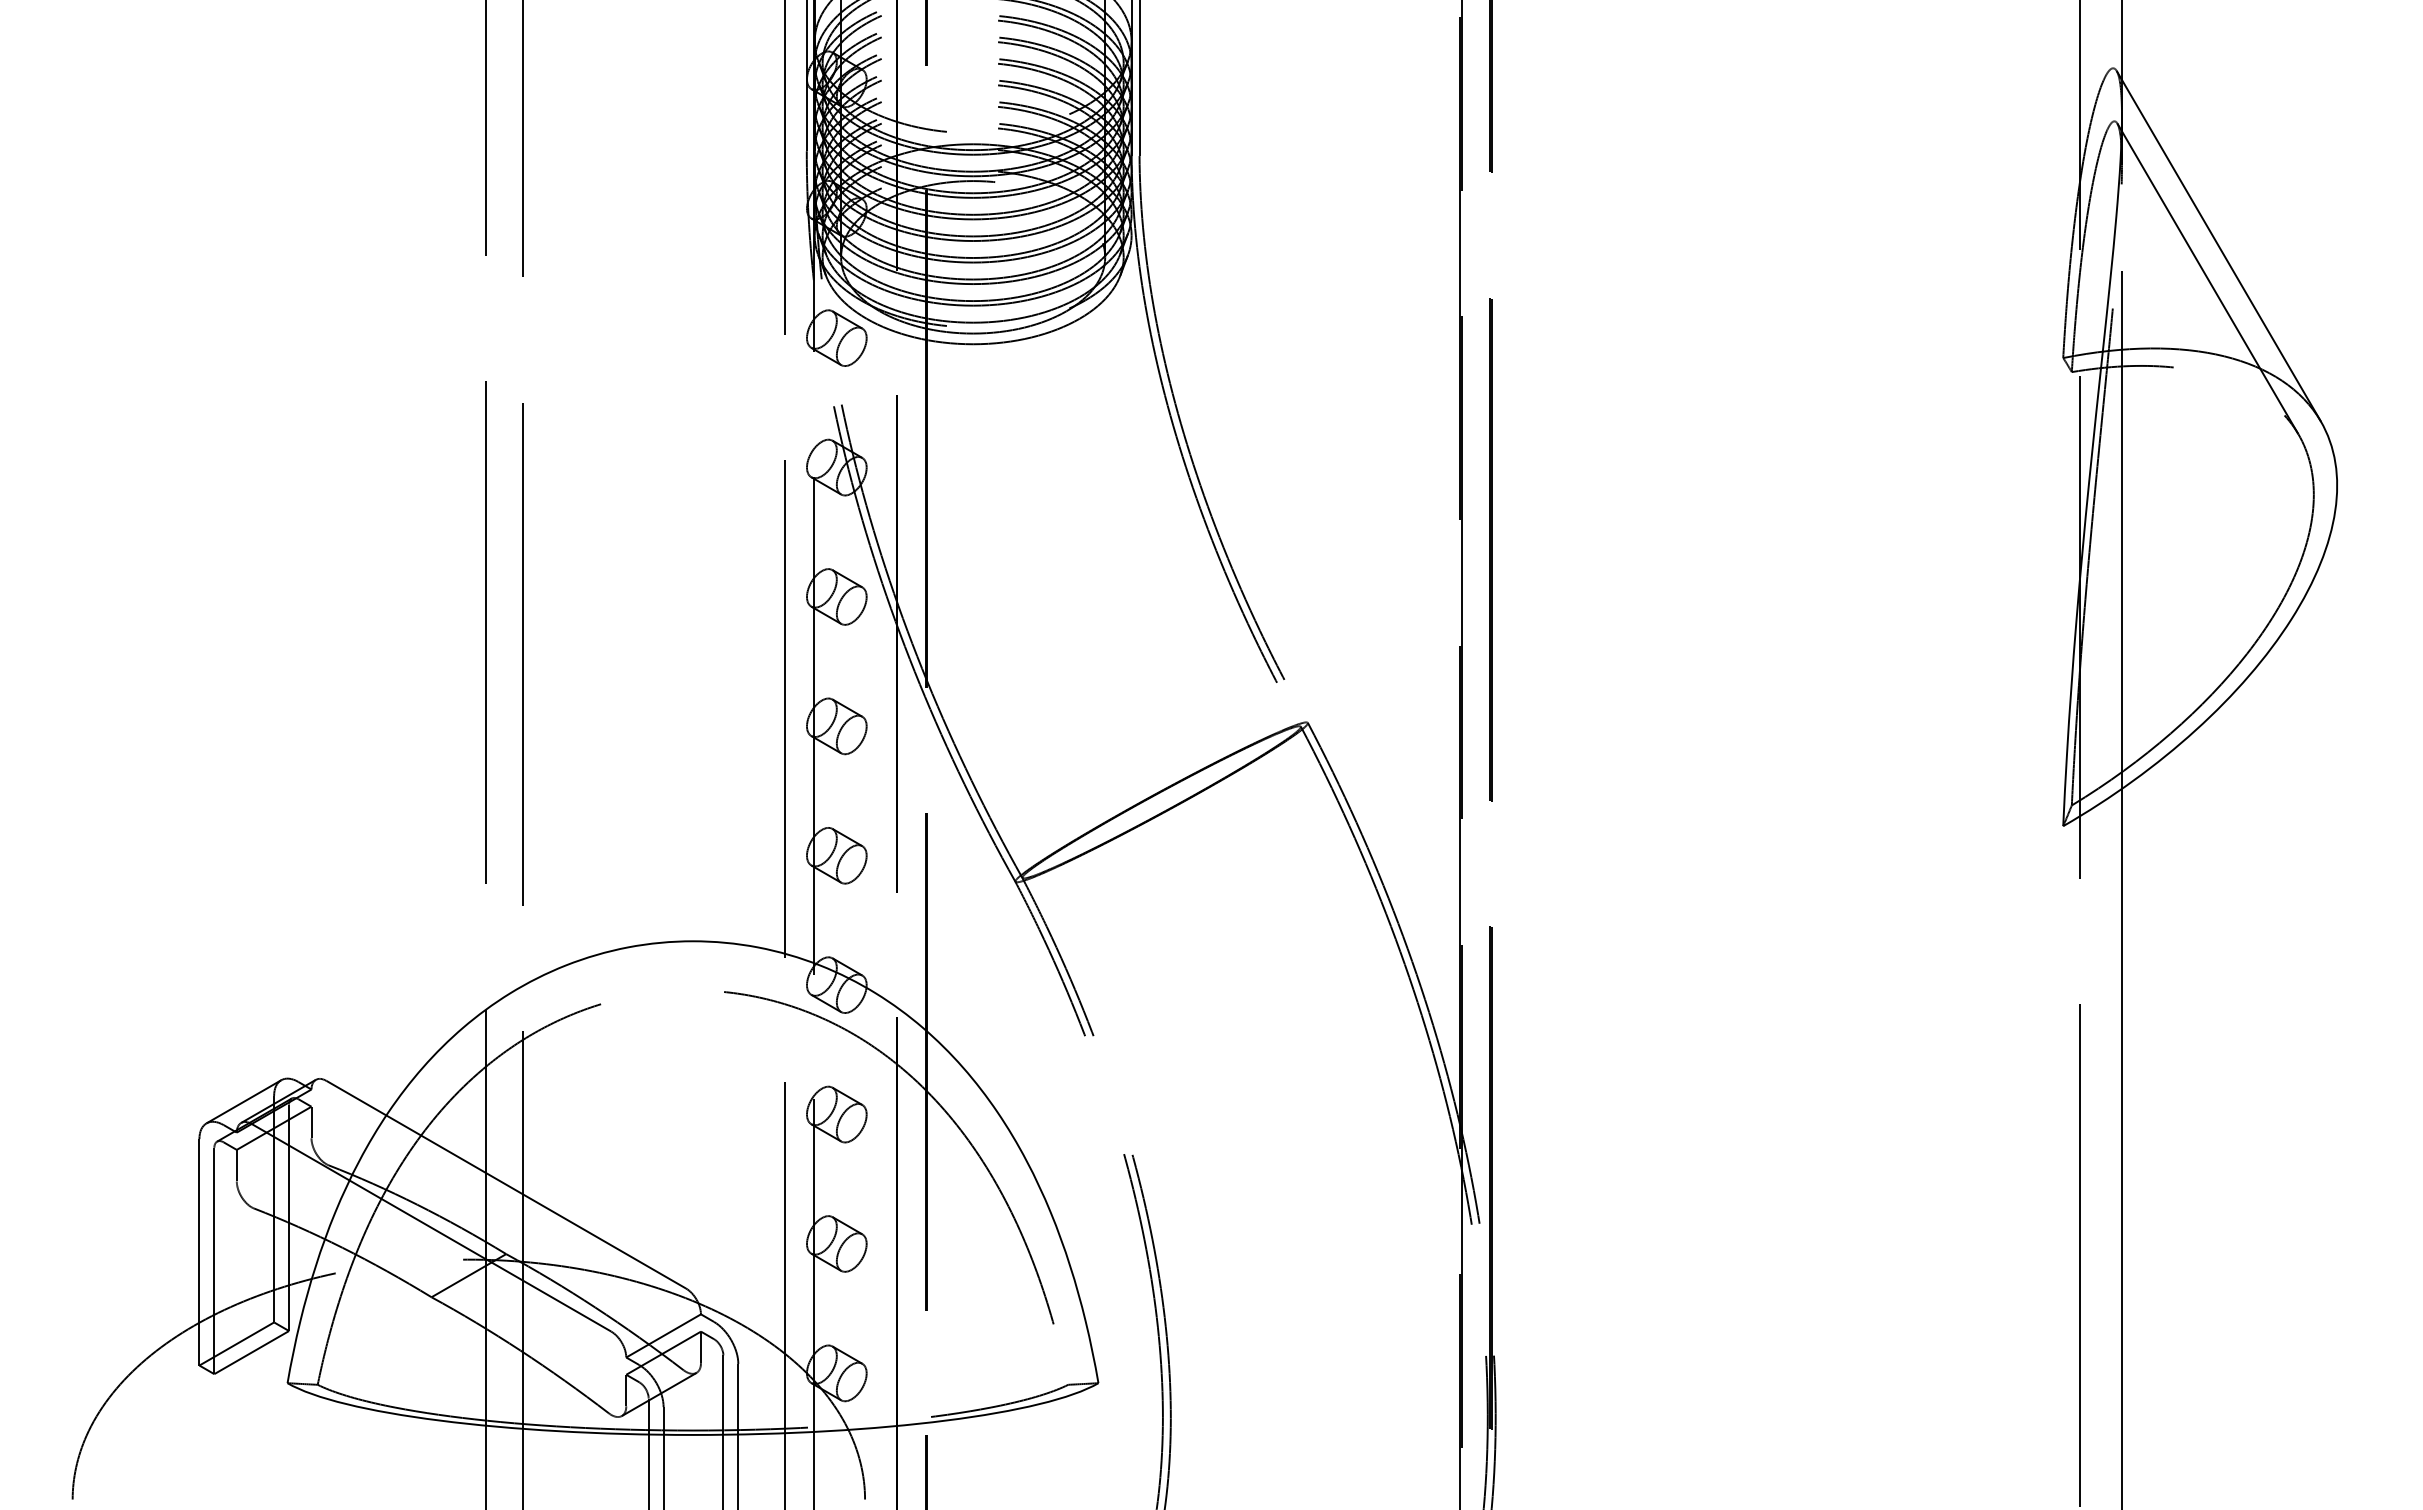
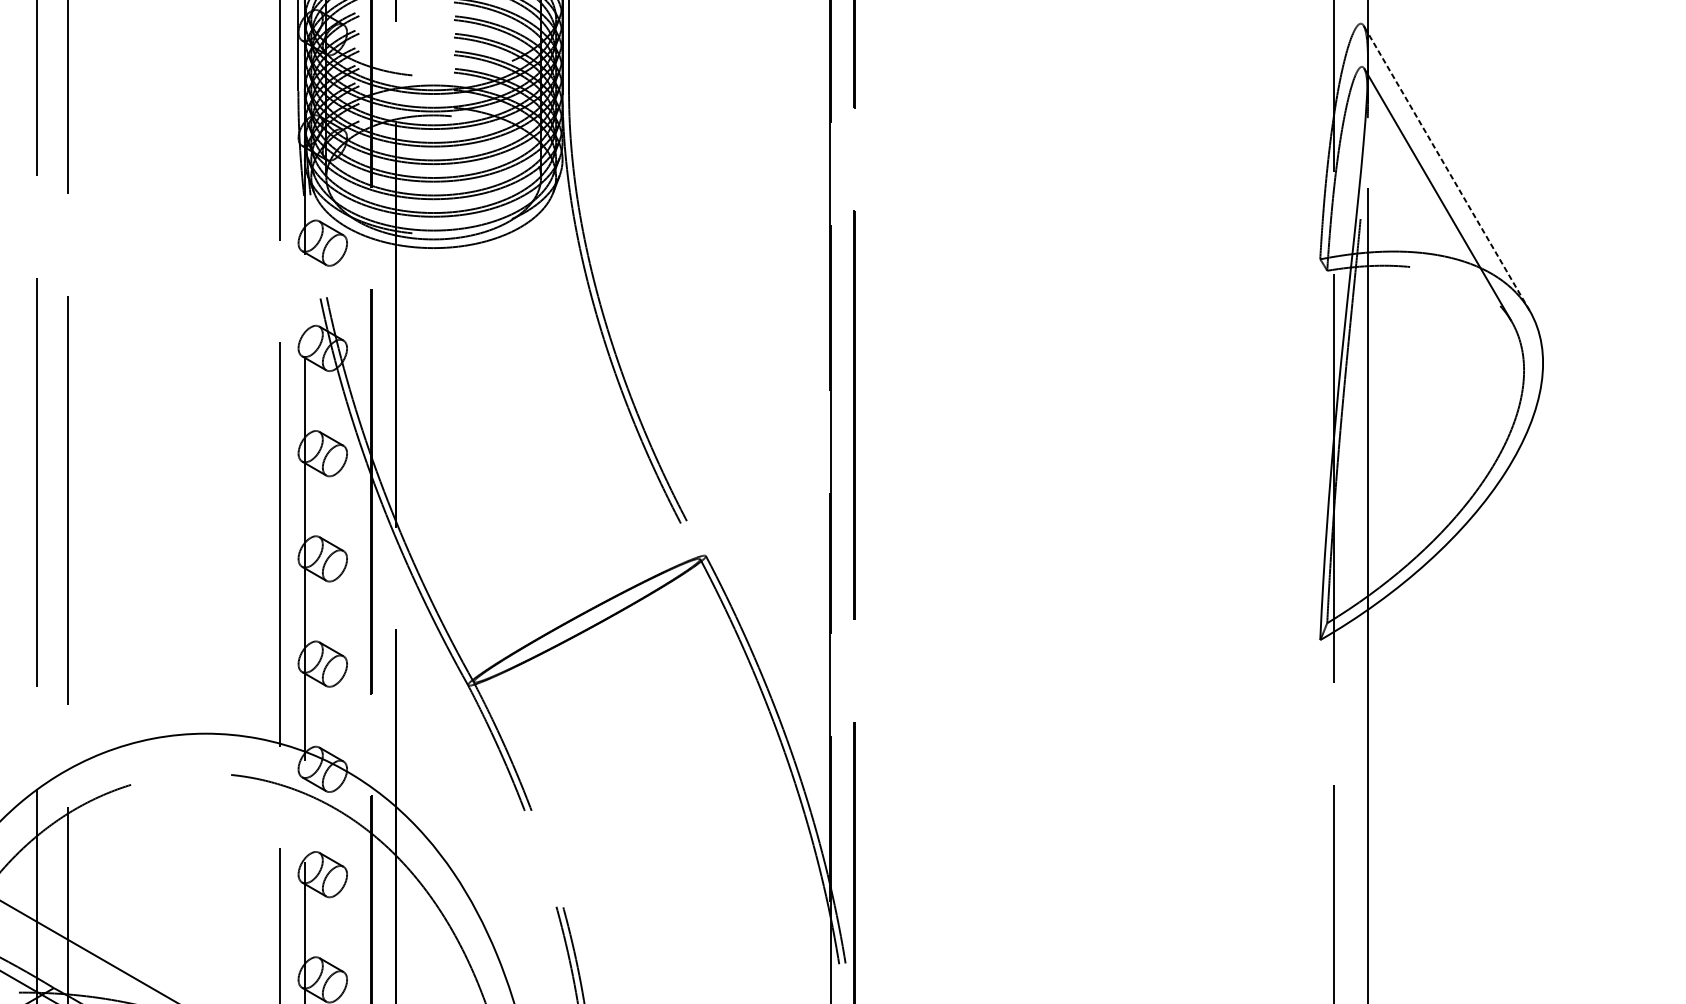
line: (2221, 250) -> (1448, 171), solid -> dashed

